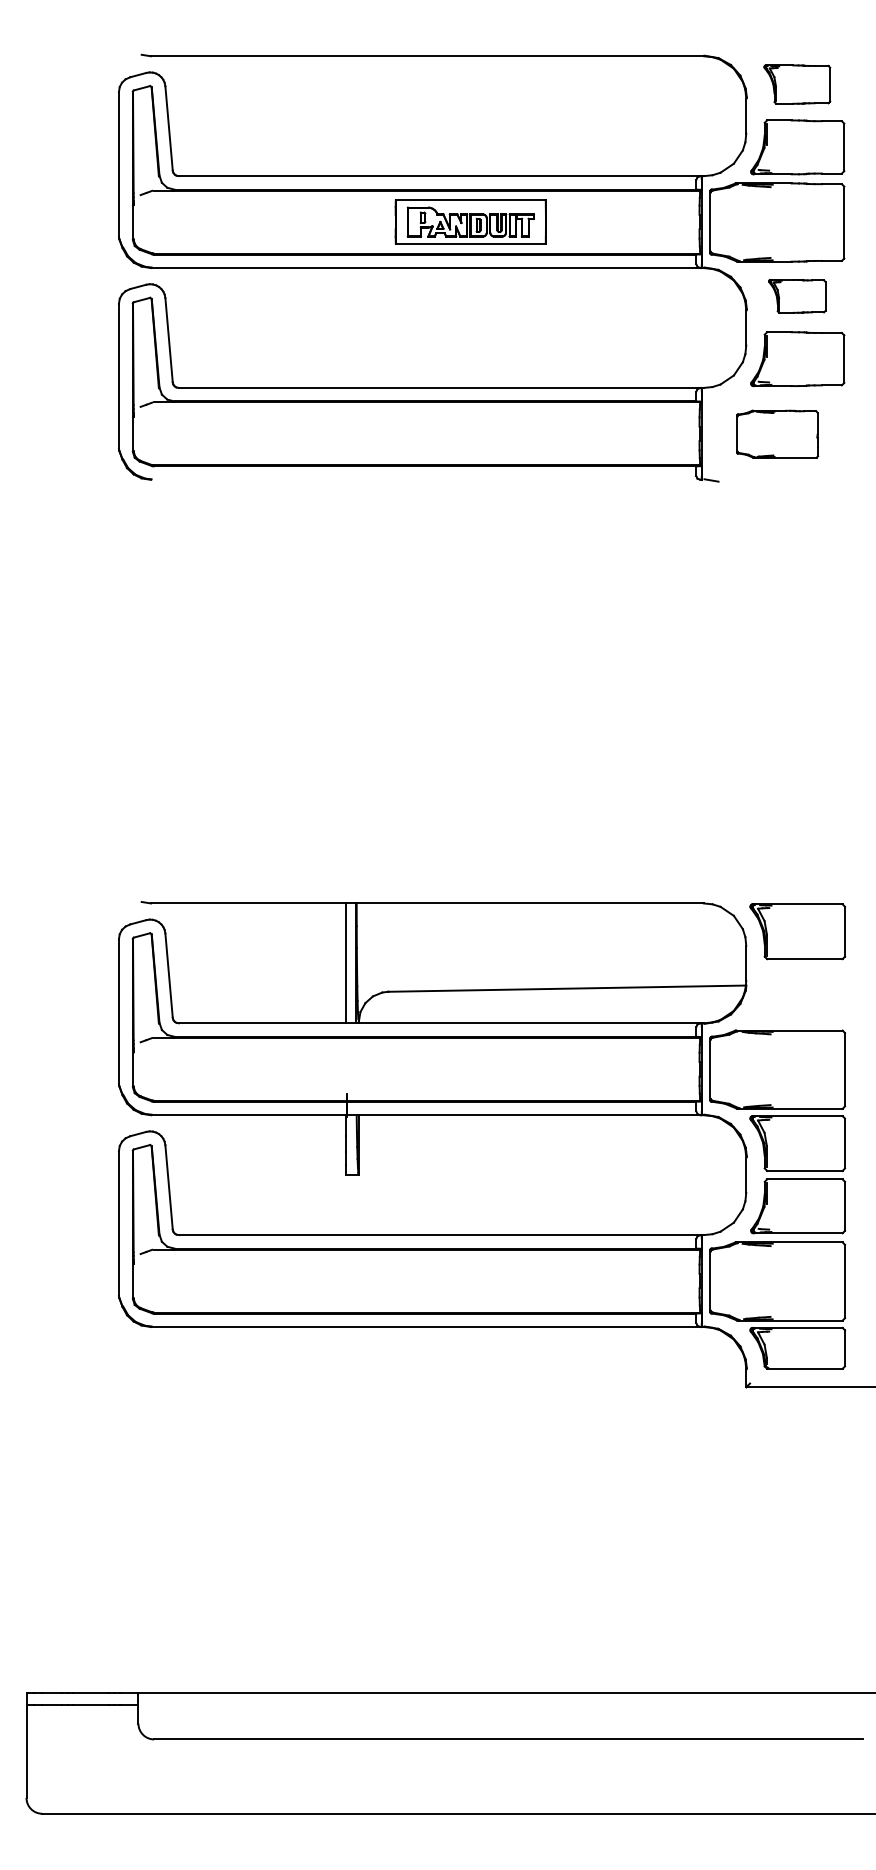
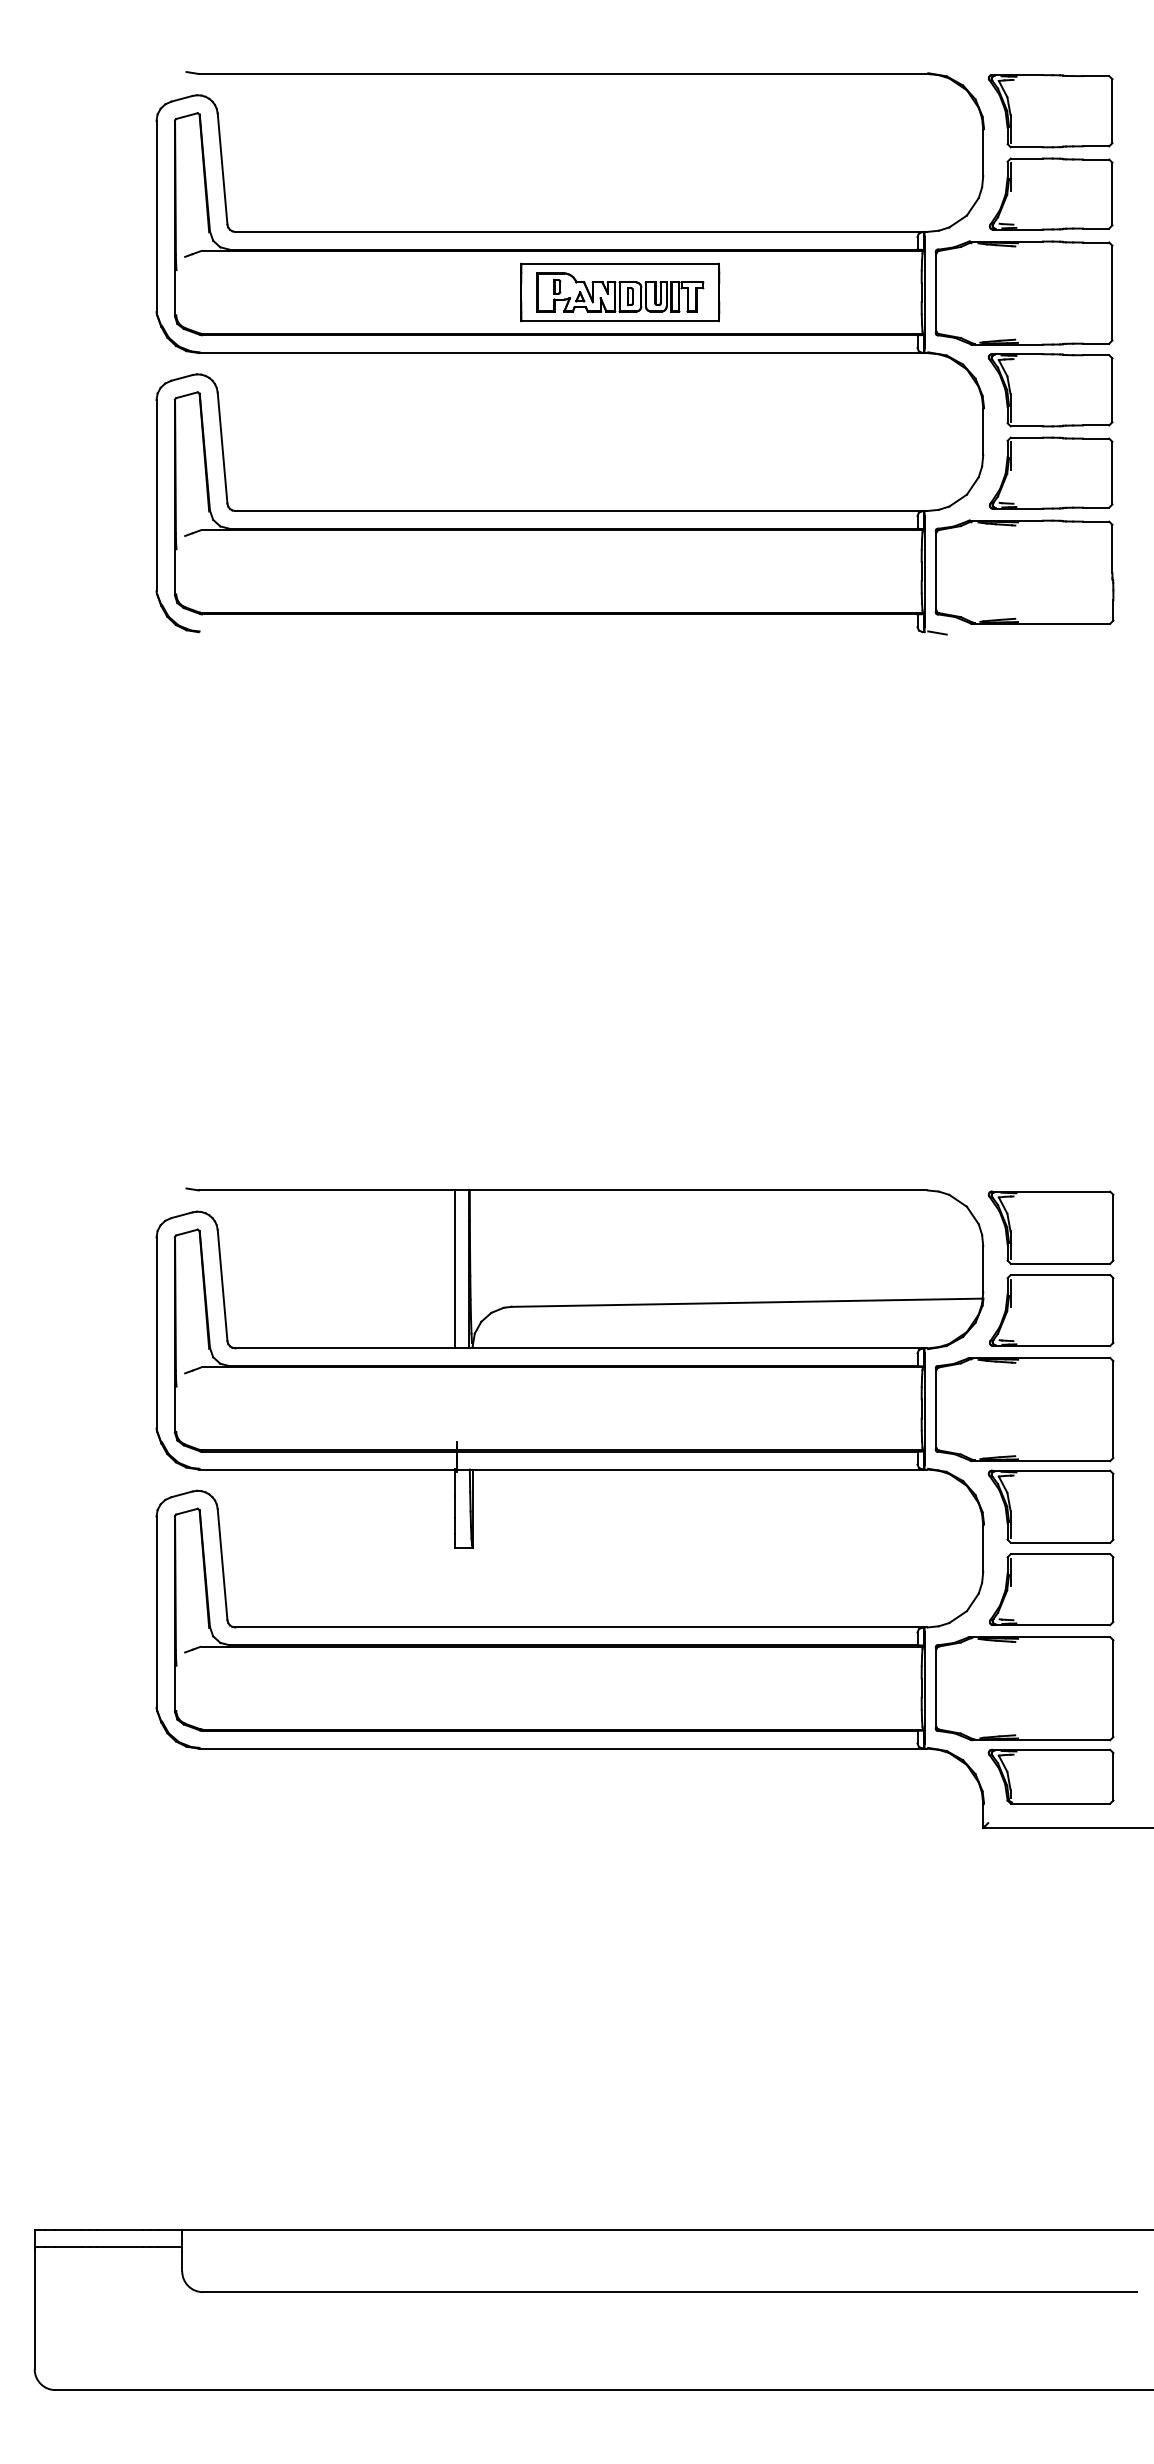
part: (797, 84) -> (1050, 111), size x1.43
part: (797, 296) -> (1050, 390), size x1.67
part: (777, 433) -> (1024, 571), size x1.67
part: (798, 993) -> (1051, 1309), added

